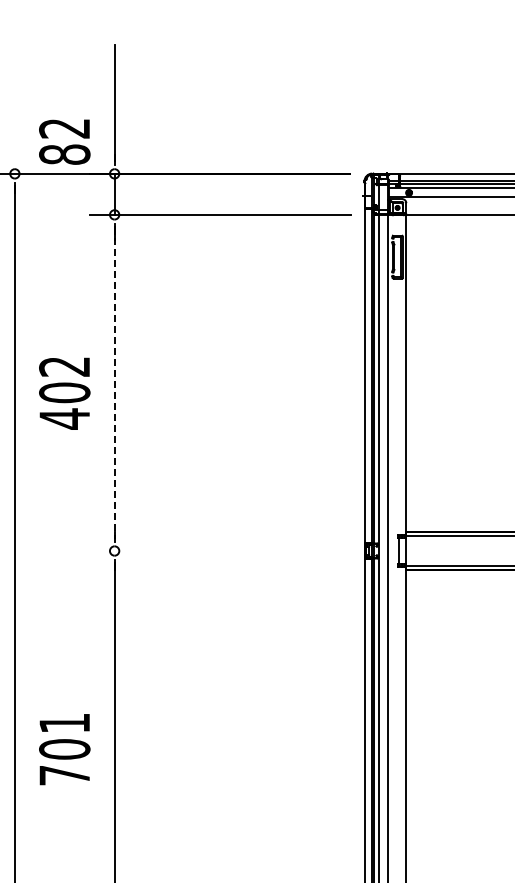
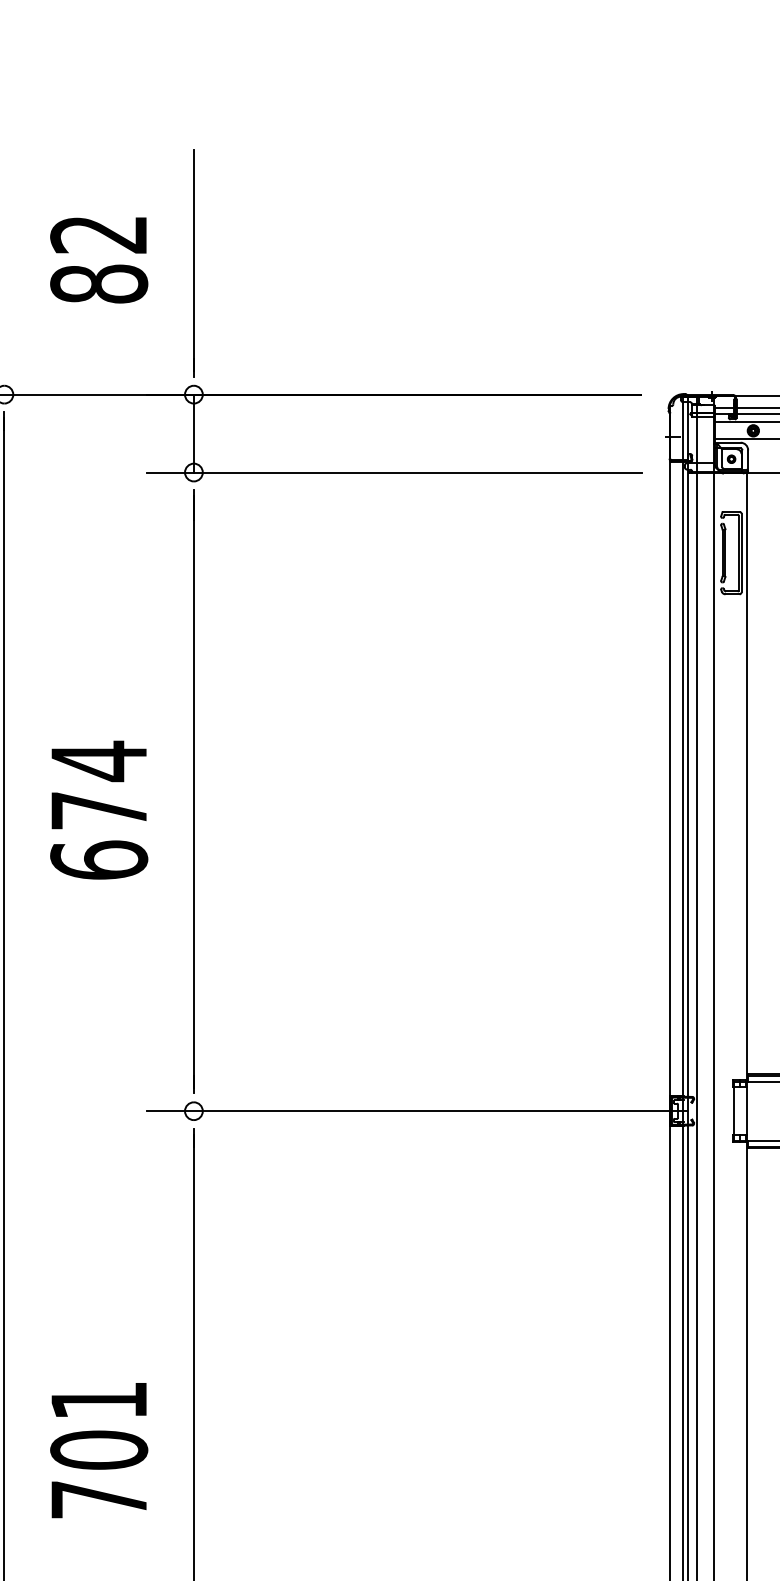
text: (64, 141) -> (98, 259), moved
line: (114, 382) -> (193, 791), dashed -> solid
text: (64, 392) -> (98, 810), 402 -> 674
line: (231, 551) -> (415, 1112), added
text: (64, 749) -> (98, 1450), moved

